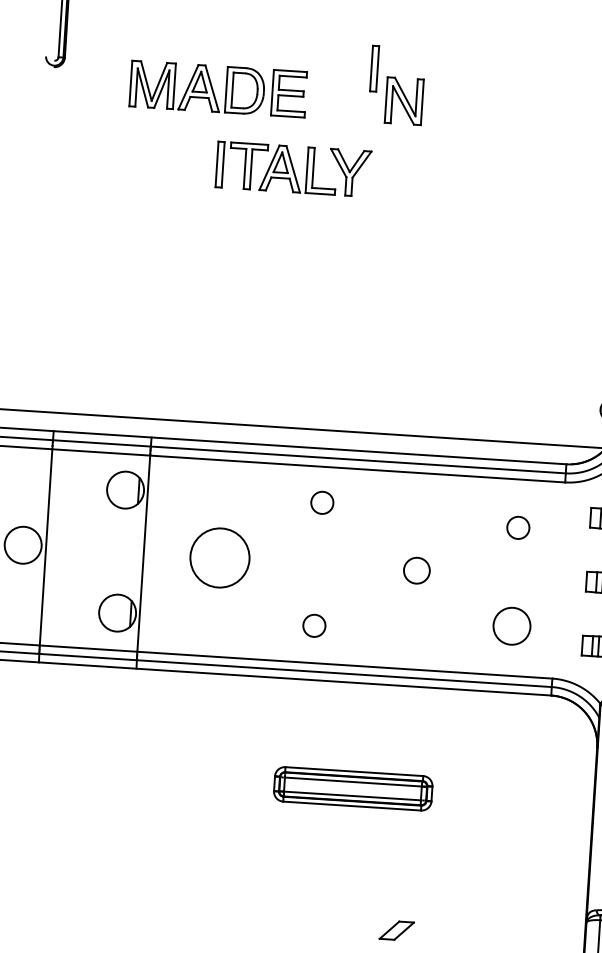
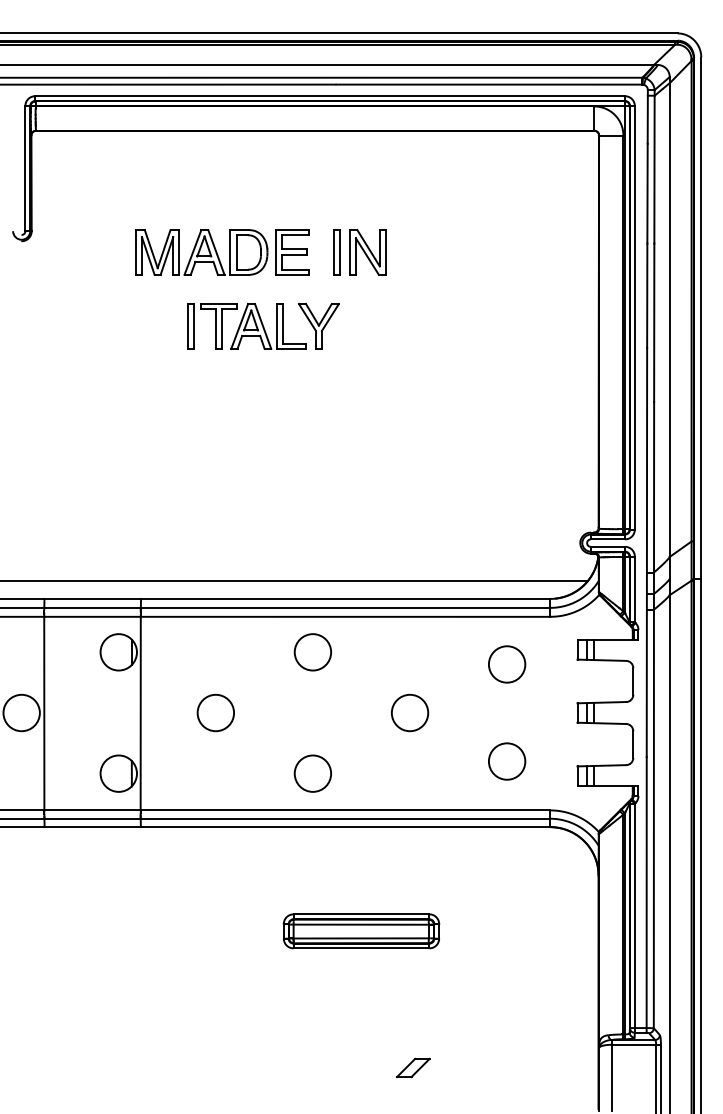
part: (374, 68) -> (336, 252), moved
part: (218, 89) -> (222, 252), moved
circle: (321, 503) -> (312, 652), size x1.67
circle: (517, 527) -> (506, 664), size x1.67
circle: (219, 557) -> (215, 712), size x0.62
circle: (417, 570) -> (410, 712), size x1.43
circle: (313, 625) -> (312, 773), size x1.67

